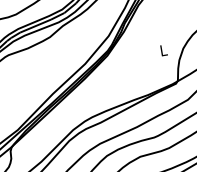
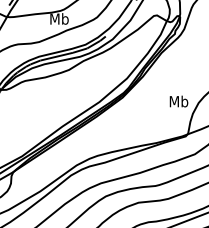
text: (163, 50) -> (178, 101), L -> Mb

